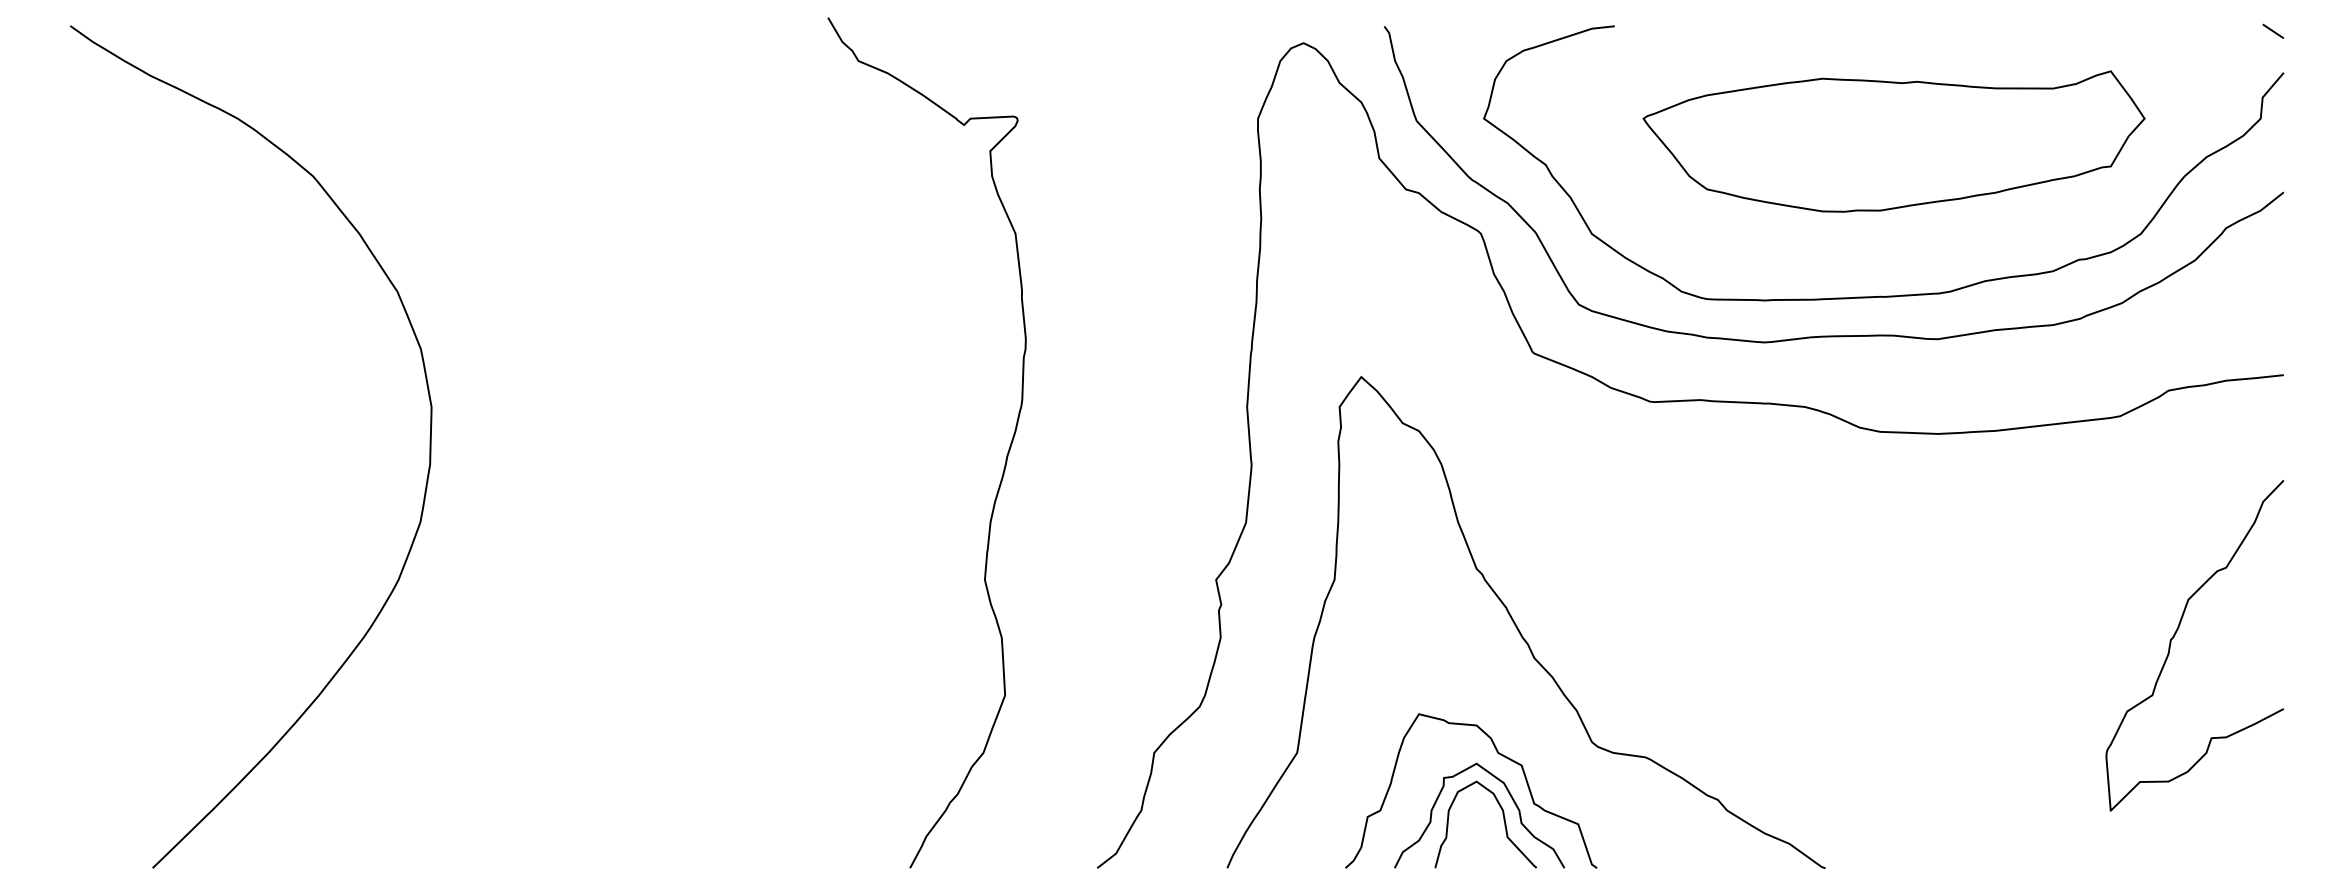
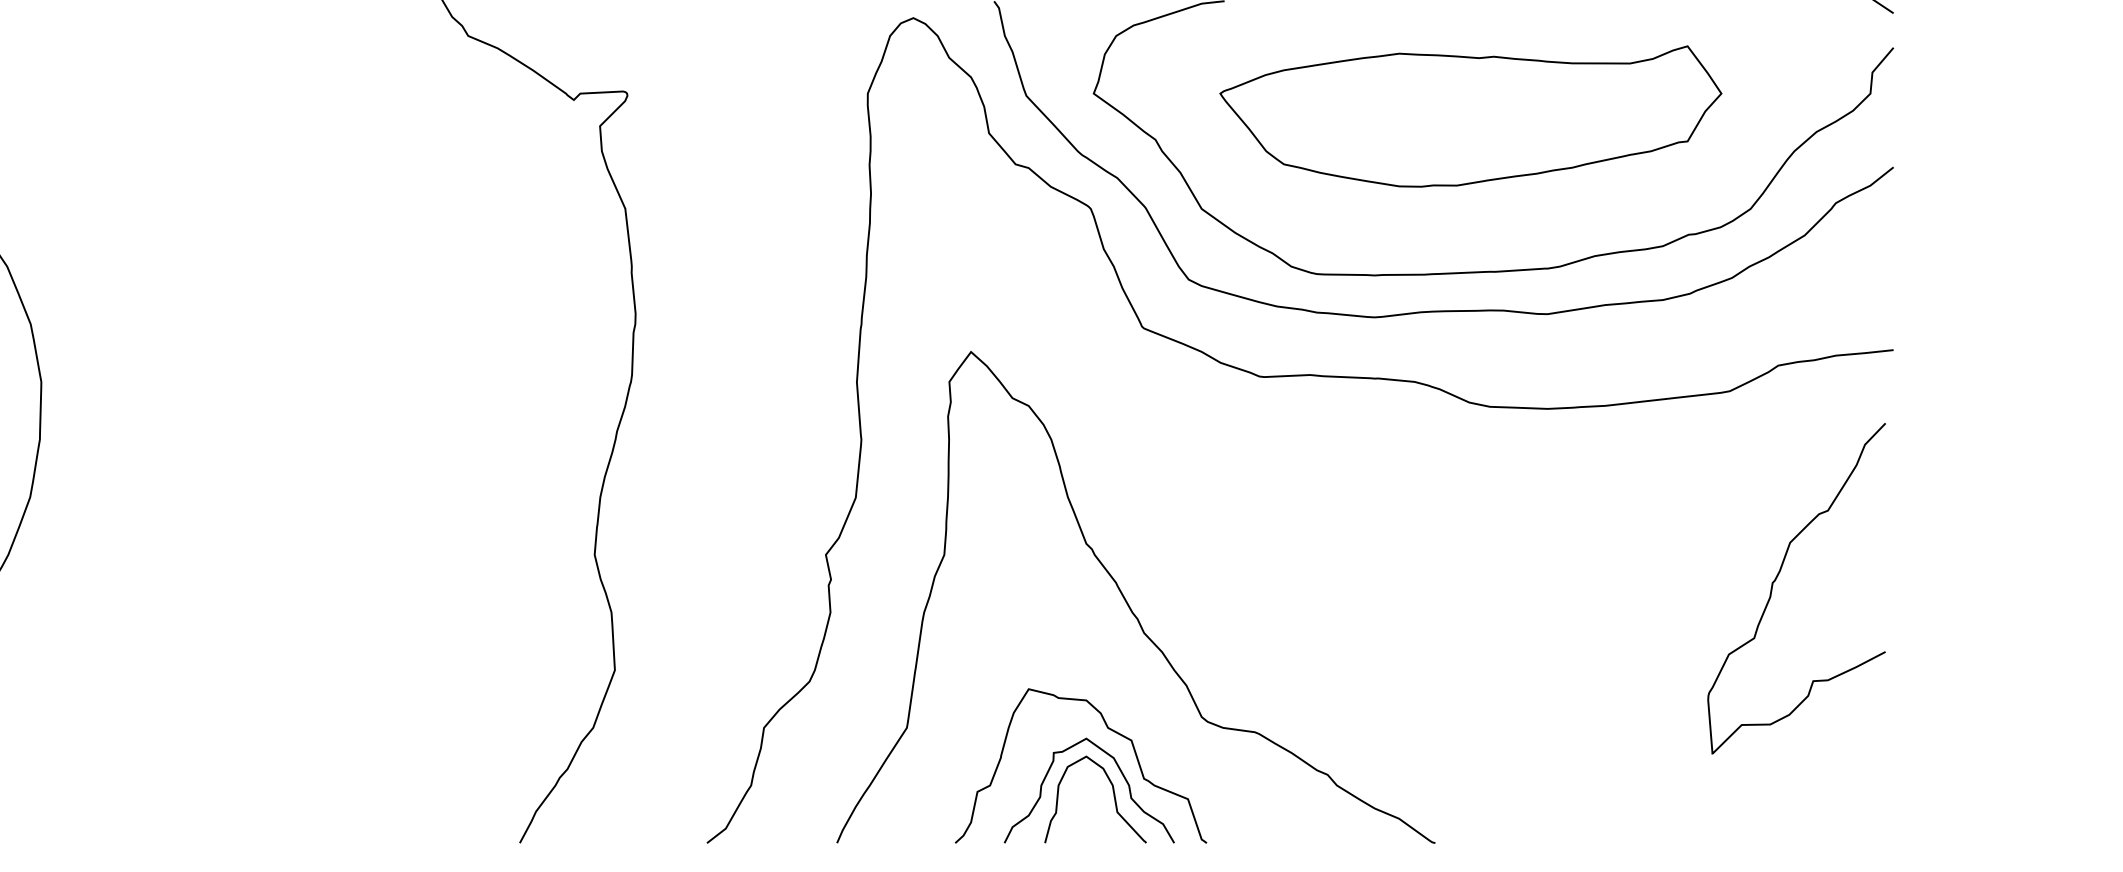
part: (1893, 141) -> (1470, 116), moved
curve: (2175, 635) -> (1777, 578), moved

